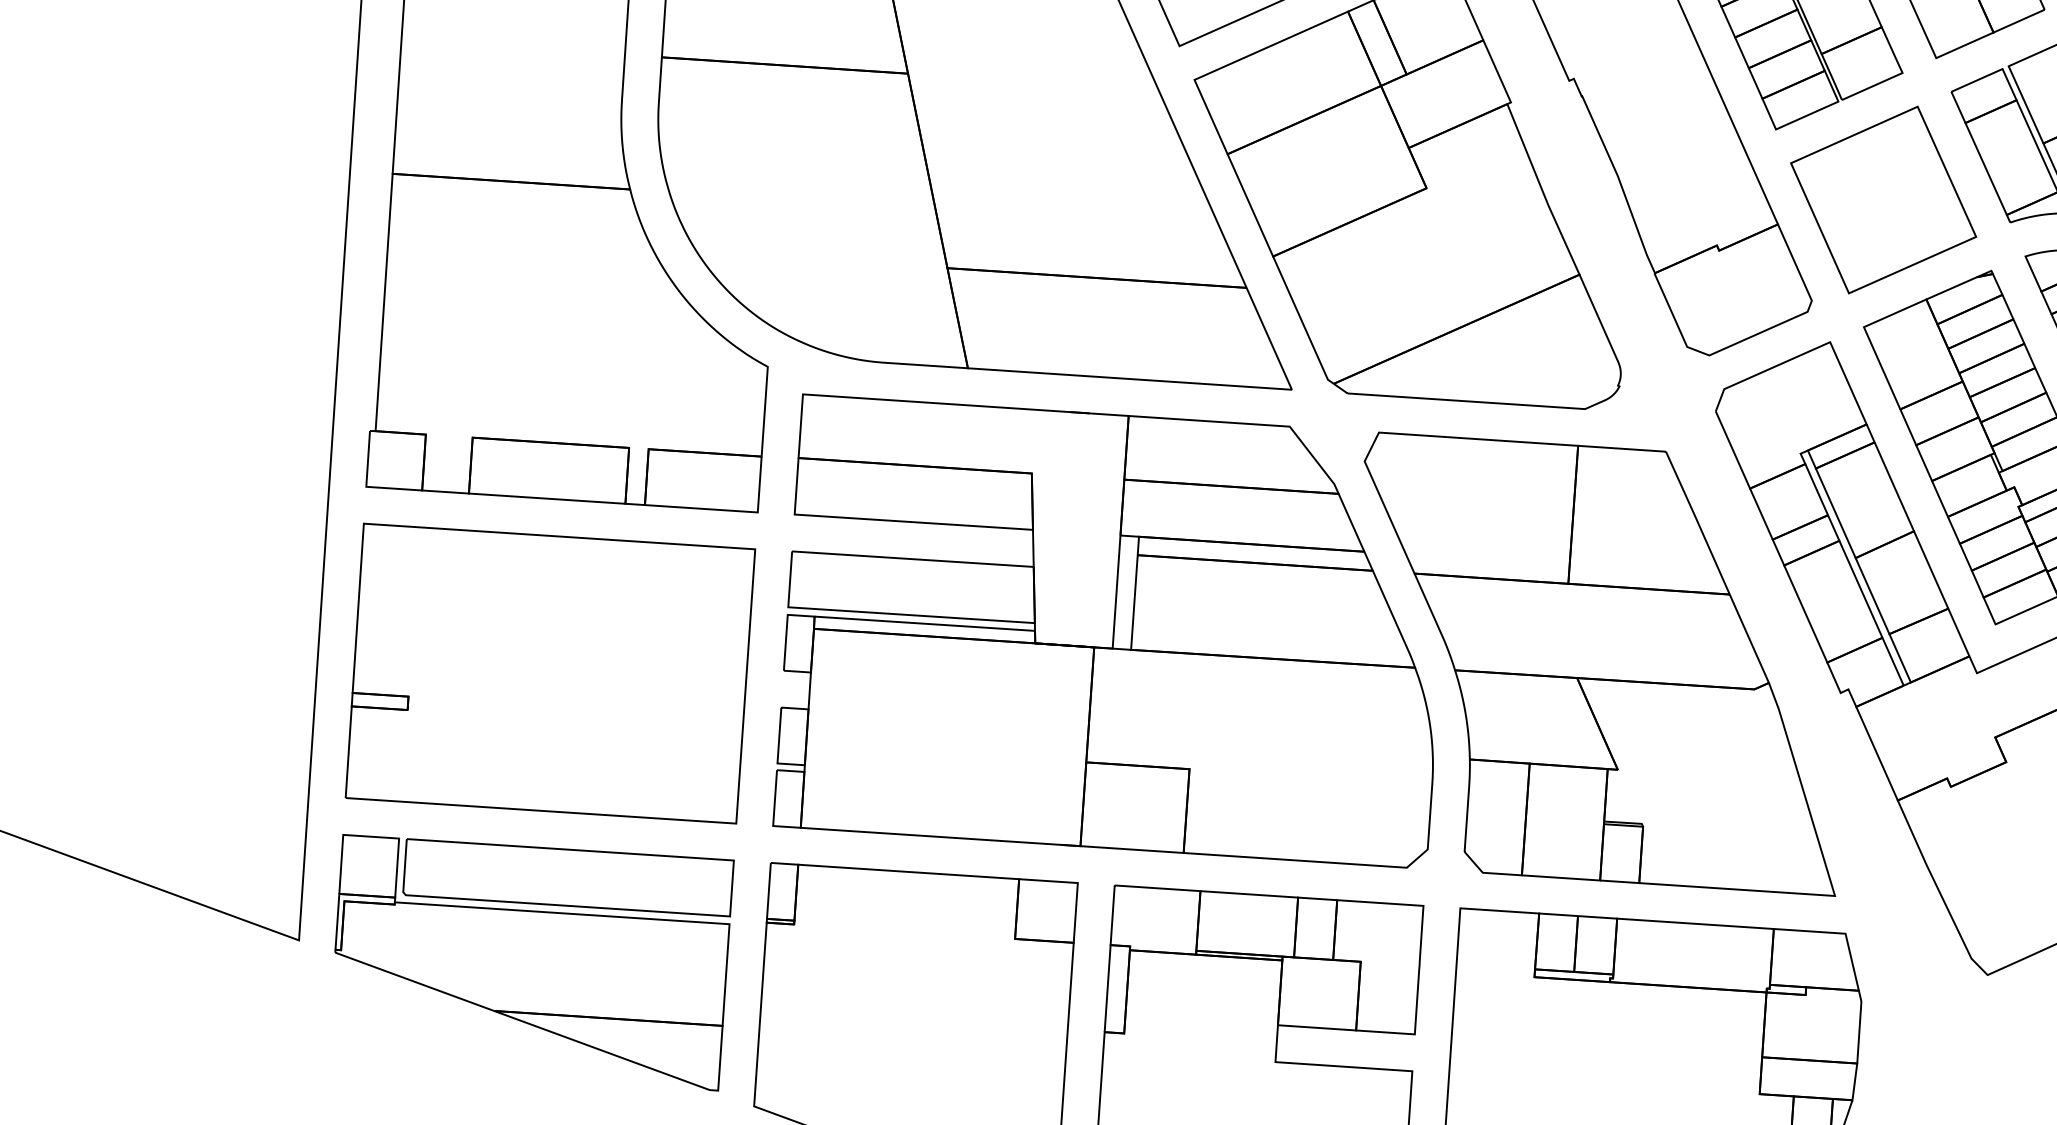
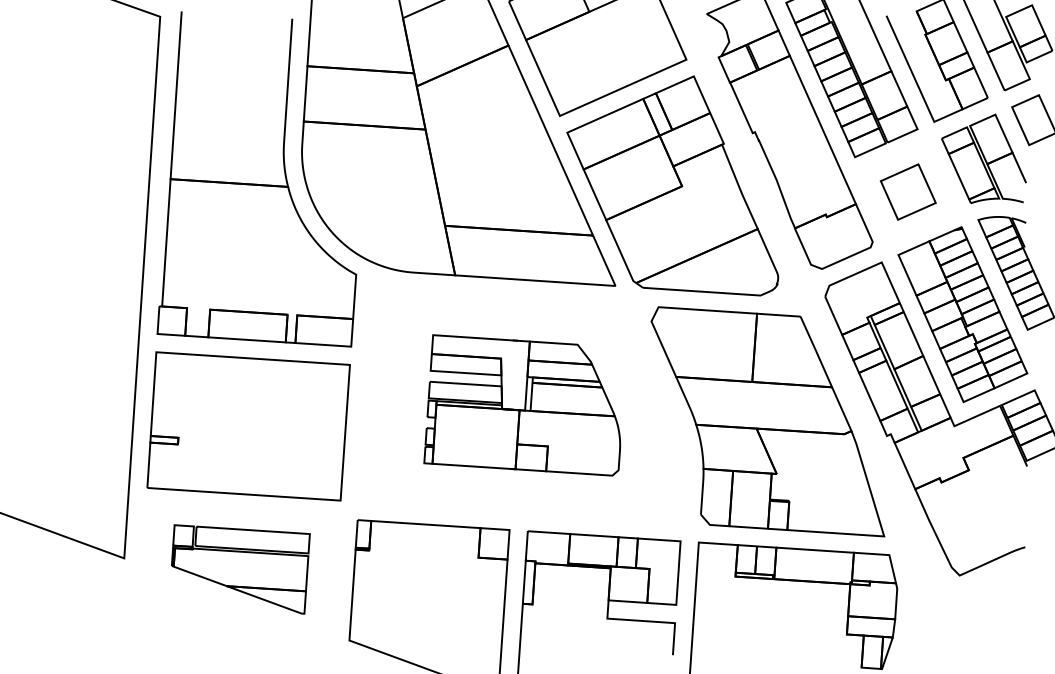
part: (1884, 198) -> (908, 191), size x0.6
part: (1103, 631) -> (522, 405), size x0.6
part: (533, 962) -> (240, 569), size x0.7

